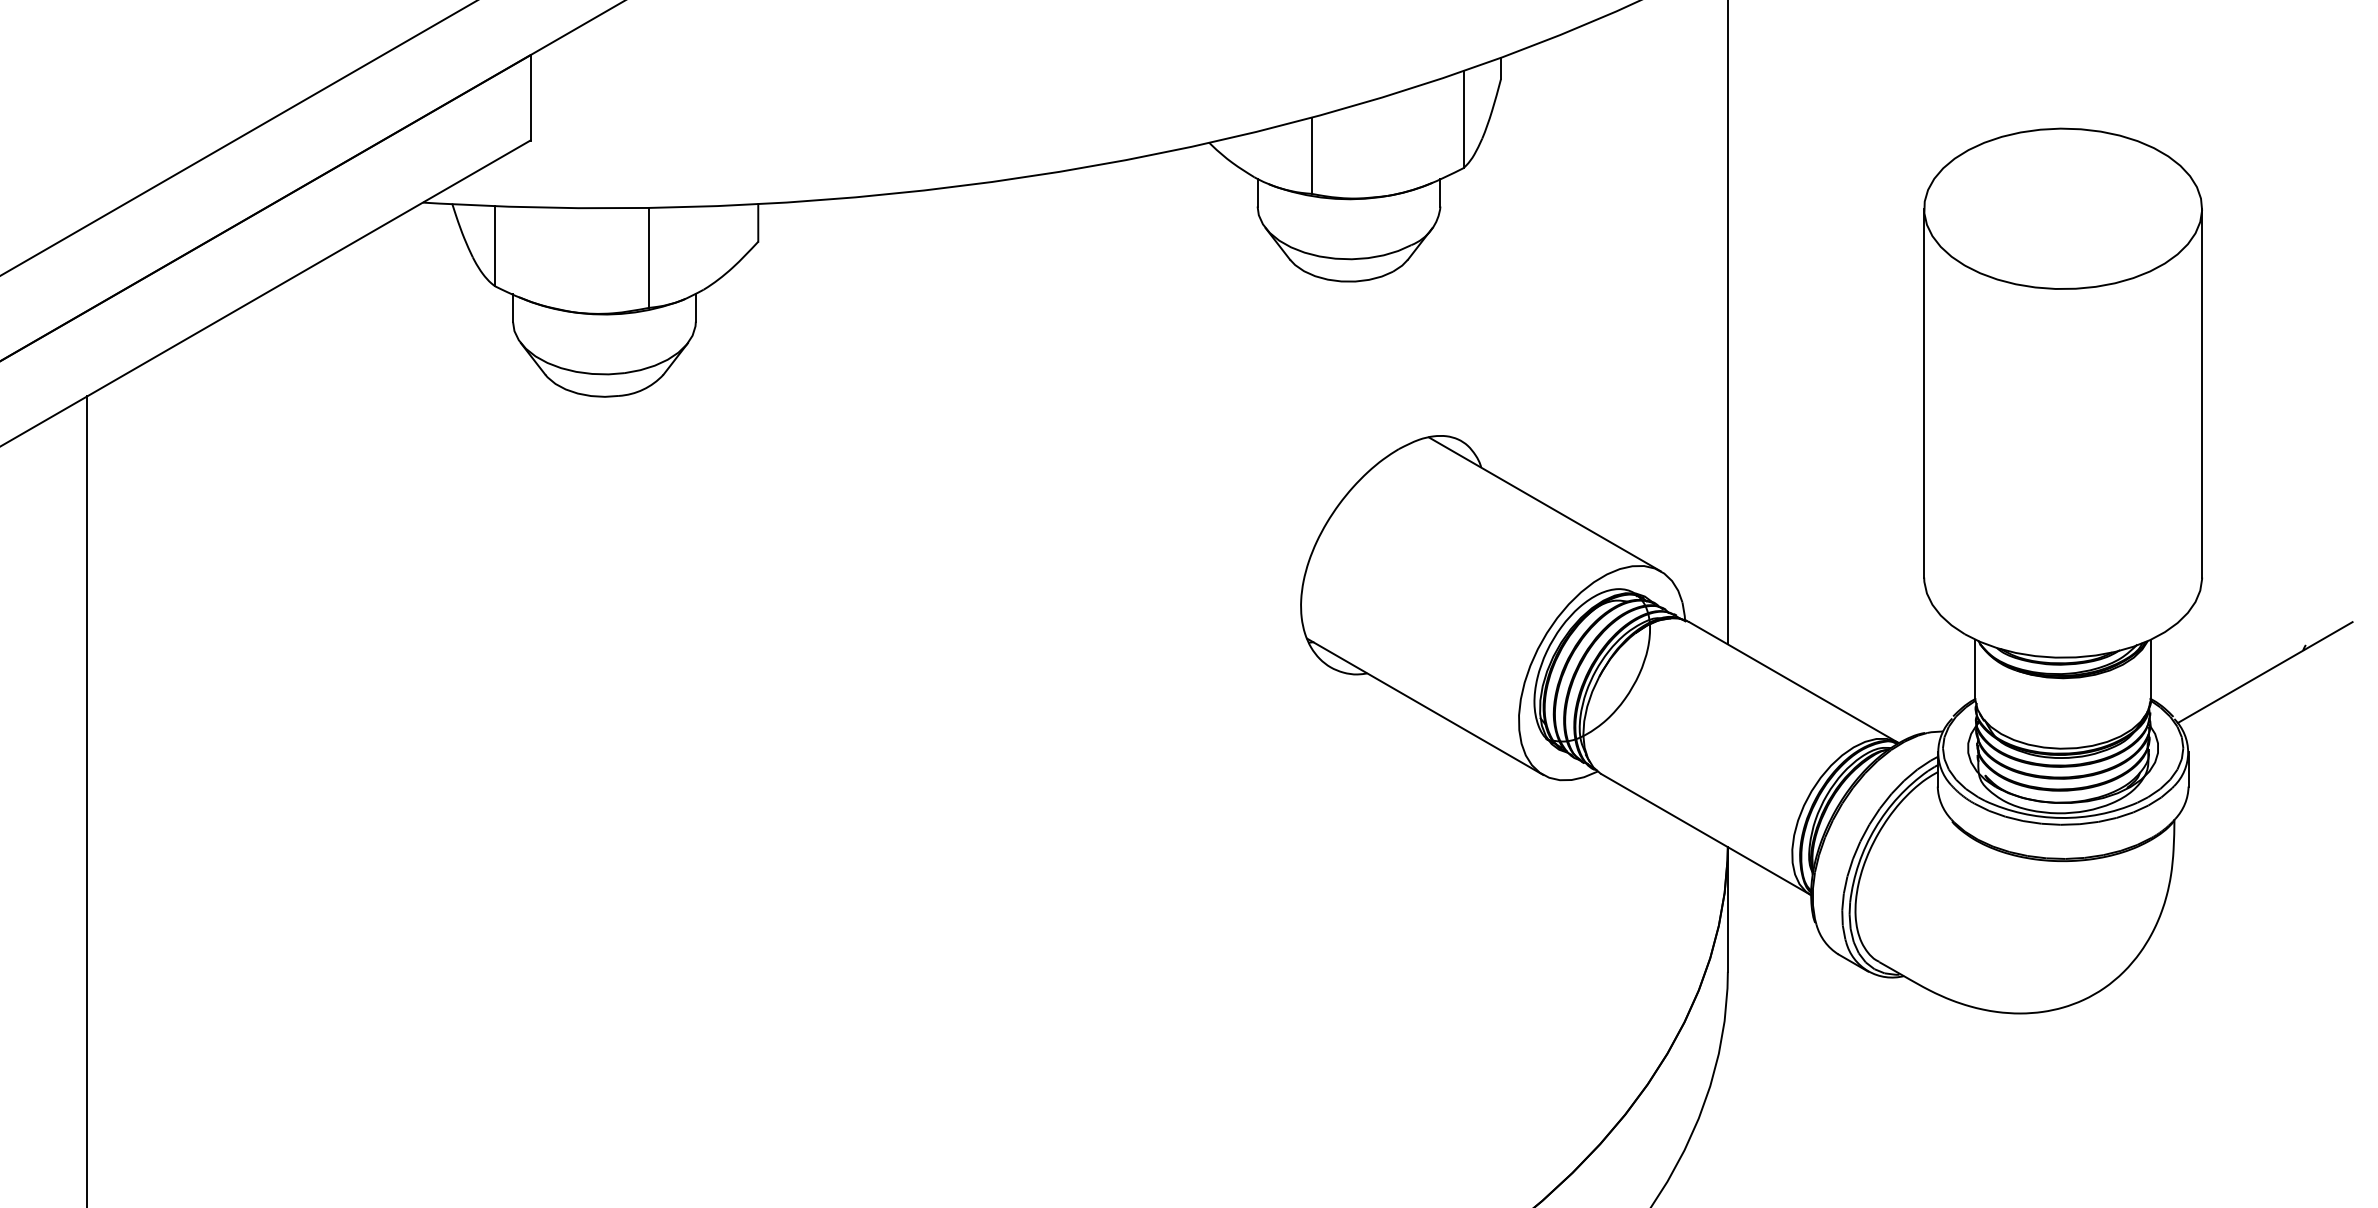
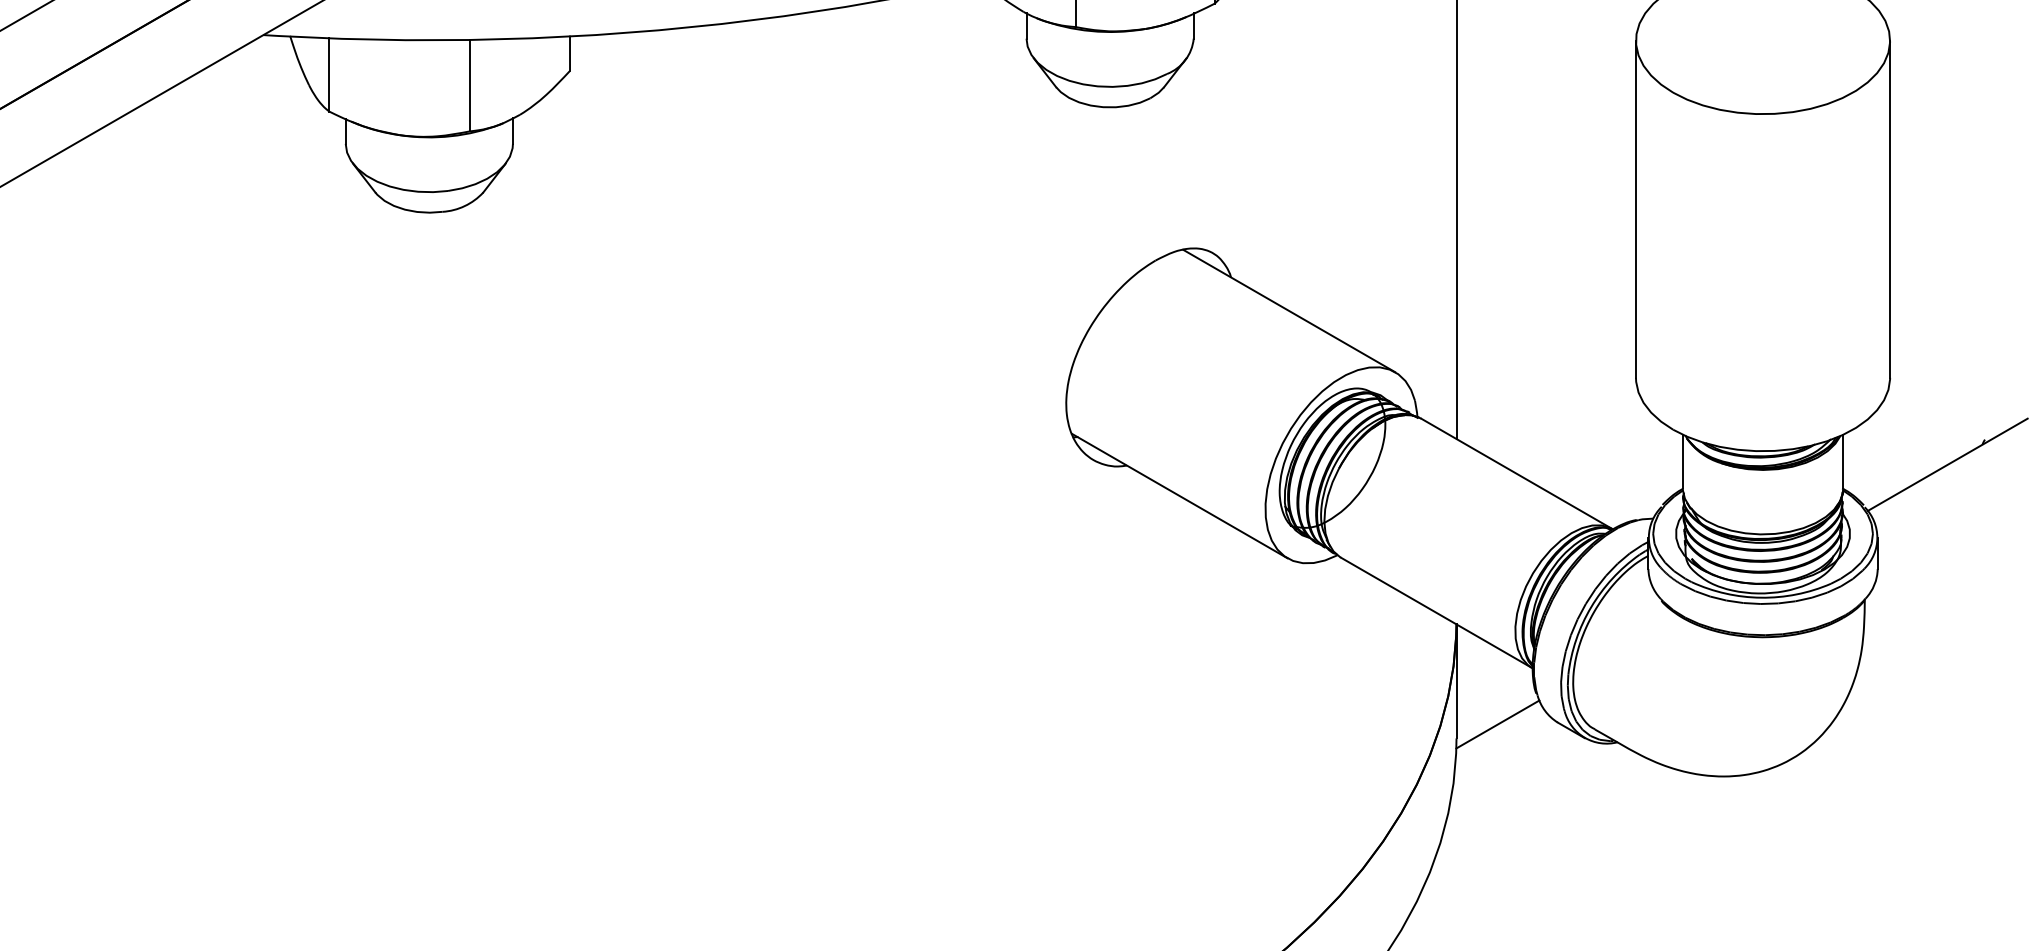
line: (1772, 956) -> (1497, 724), added

